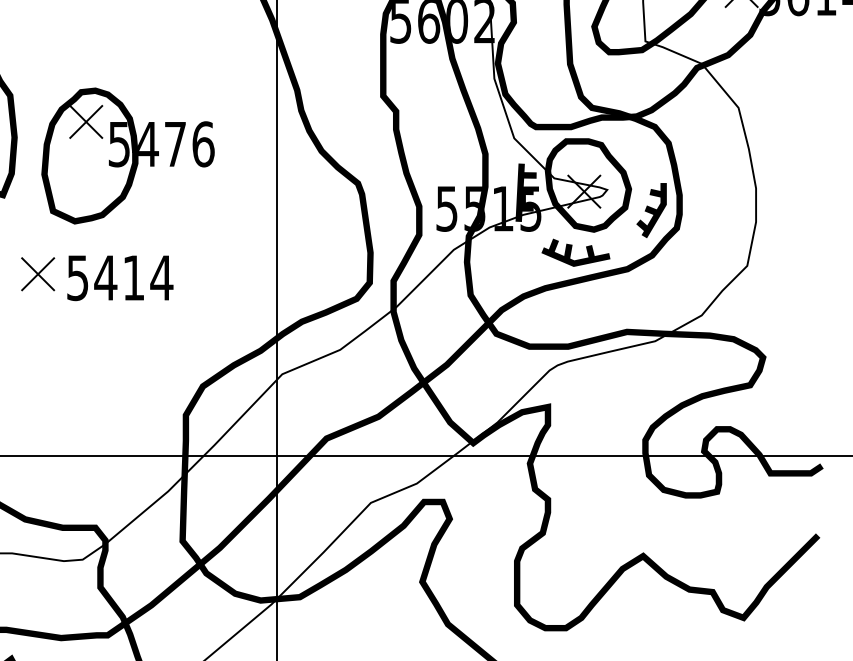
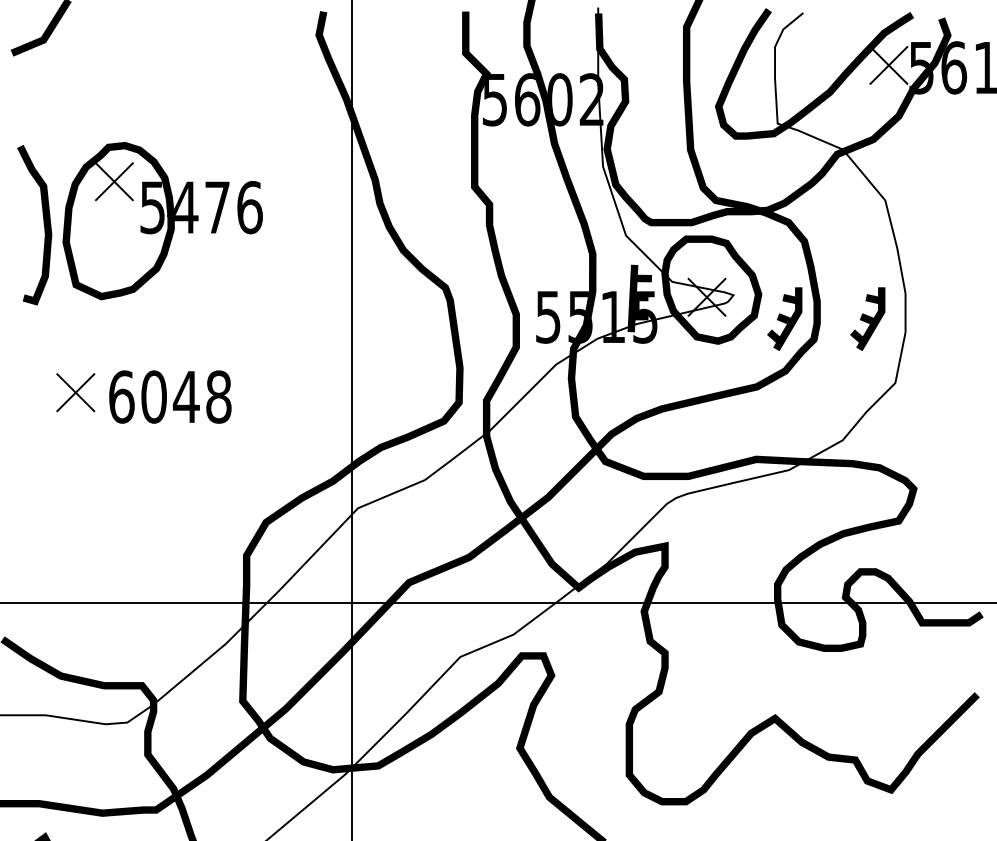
part: (127, 156) -> (162, 221), moved
part: (723, 210) -> (867, 318), added
part: (576, 252) -> (697, 367), removed
text: (120, 277) -> (170, 396), 5414 -> 6048

